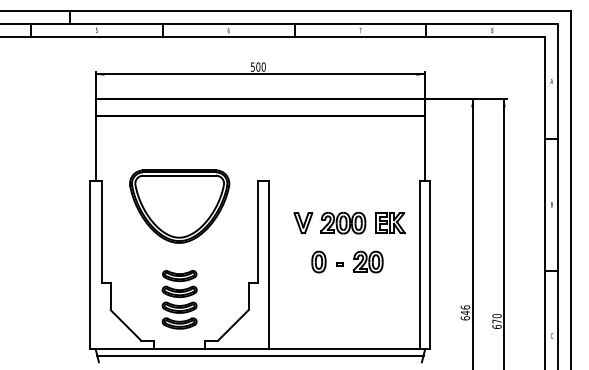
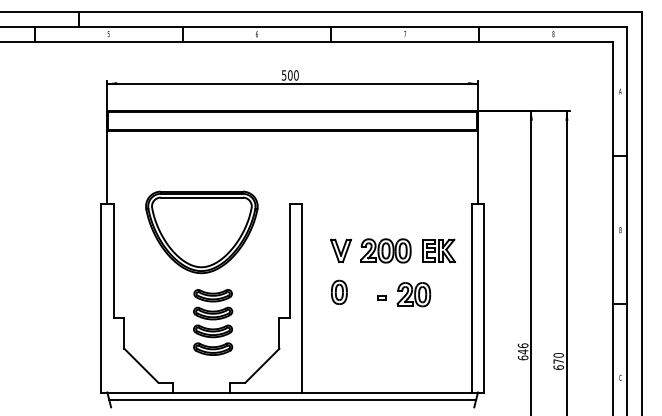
part: (318, 261) -> (338, 291), moved
part: (179, 299) -> (212, 322), moved

